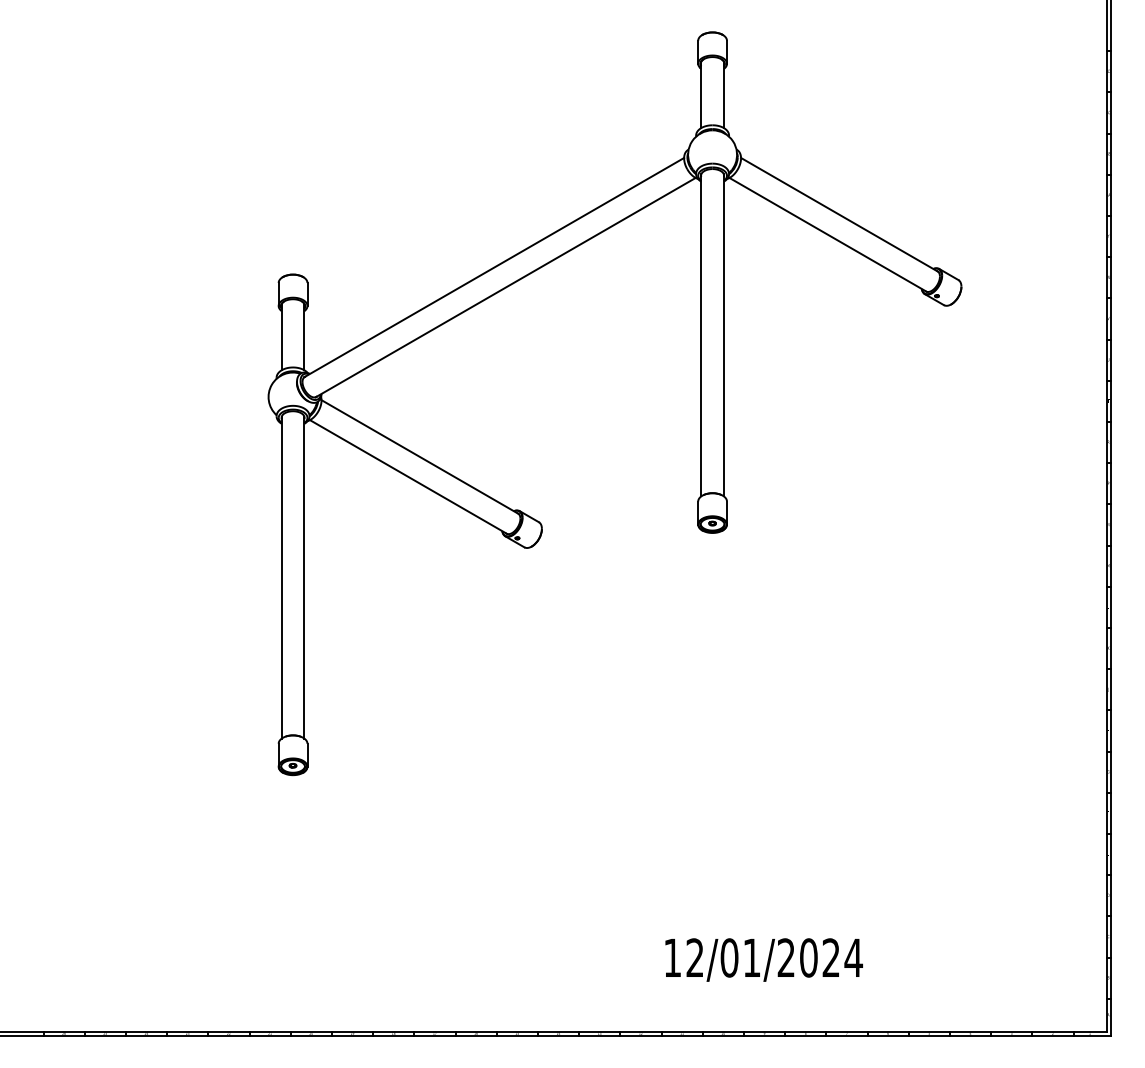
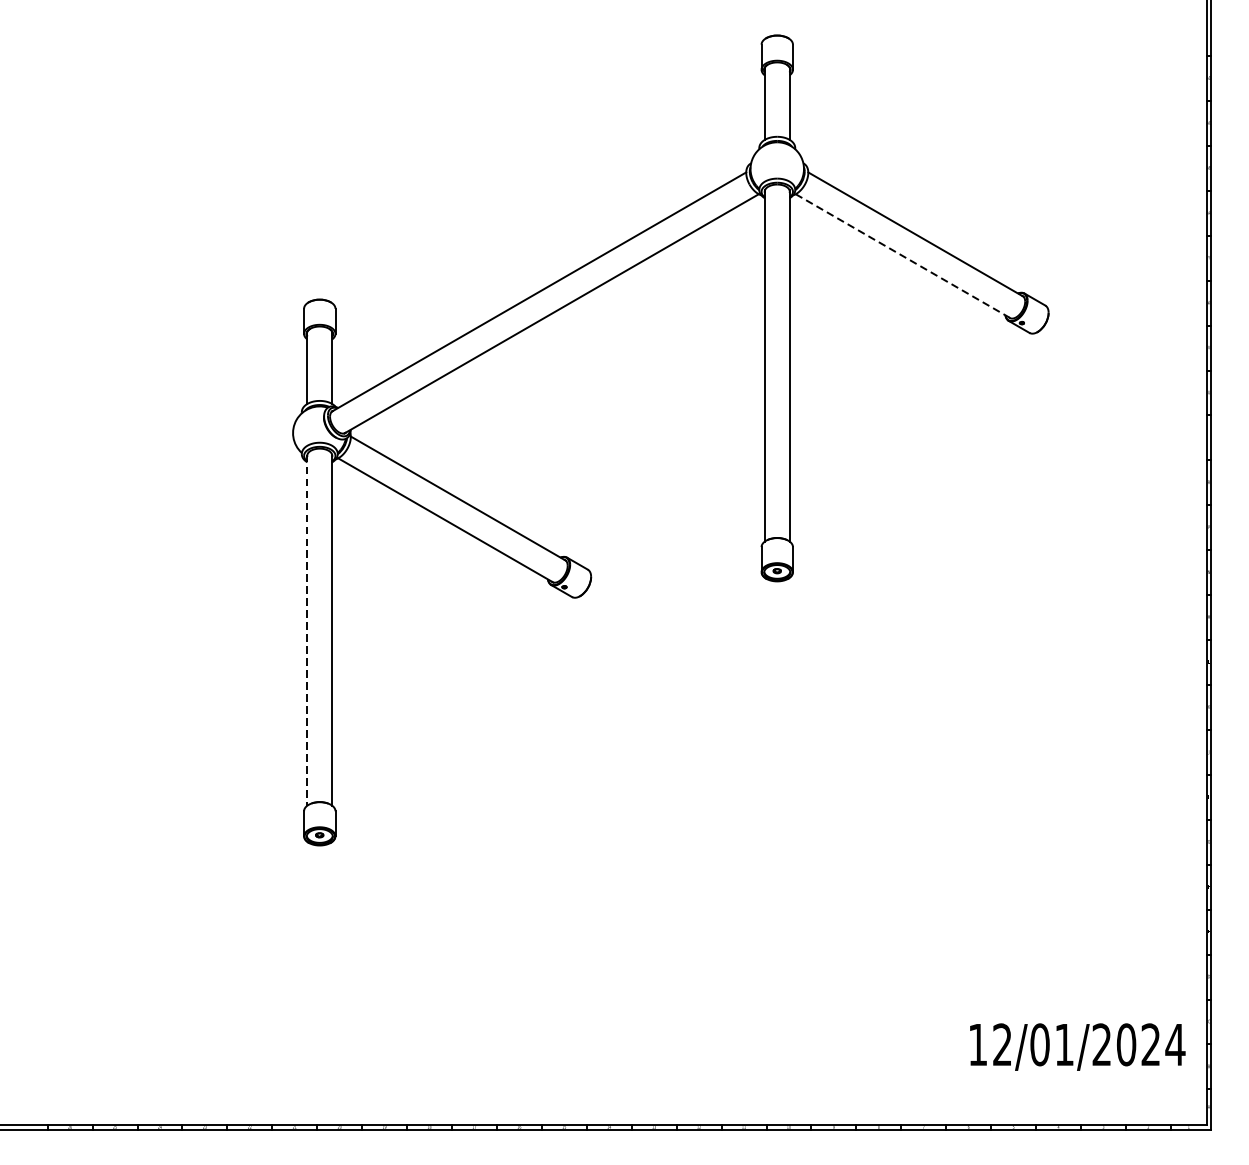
line: (828, 234) -> (903, 255), solid -> dashed
line: (281, 577) -> (307, 629), solid -> dashed
text: (763, 959) -> (1077, 1046), moved

